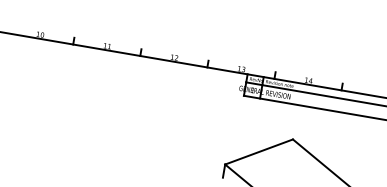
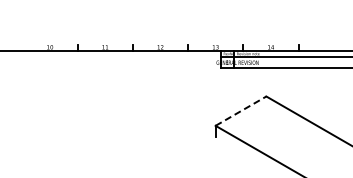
line: (259, 151) -> (241, 110), solid -> dashed

